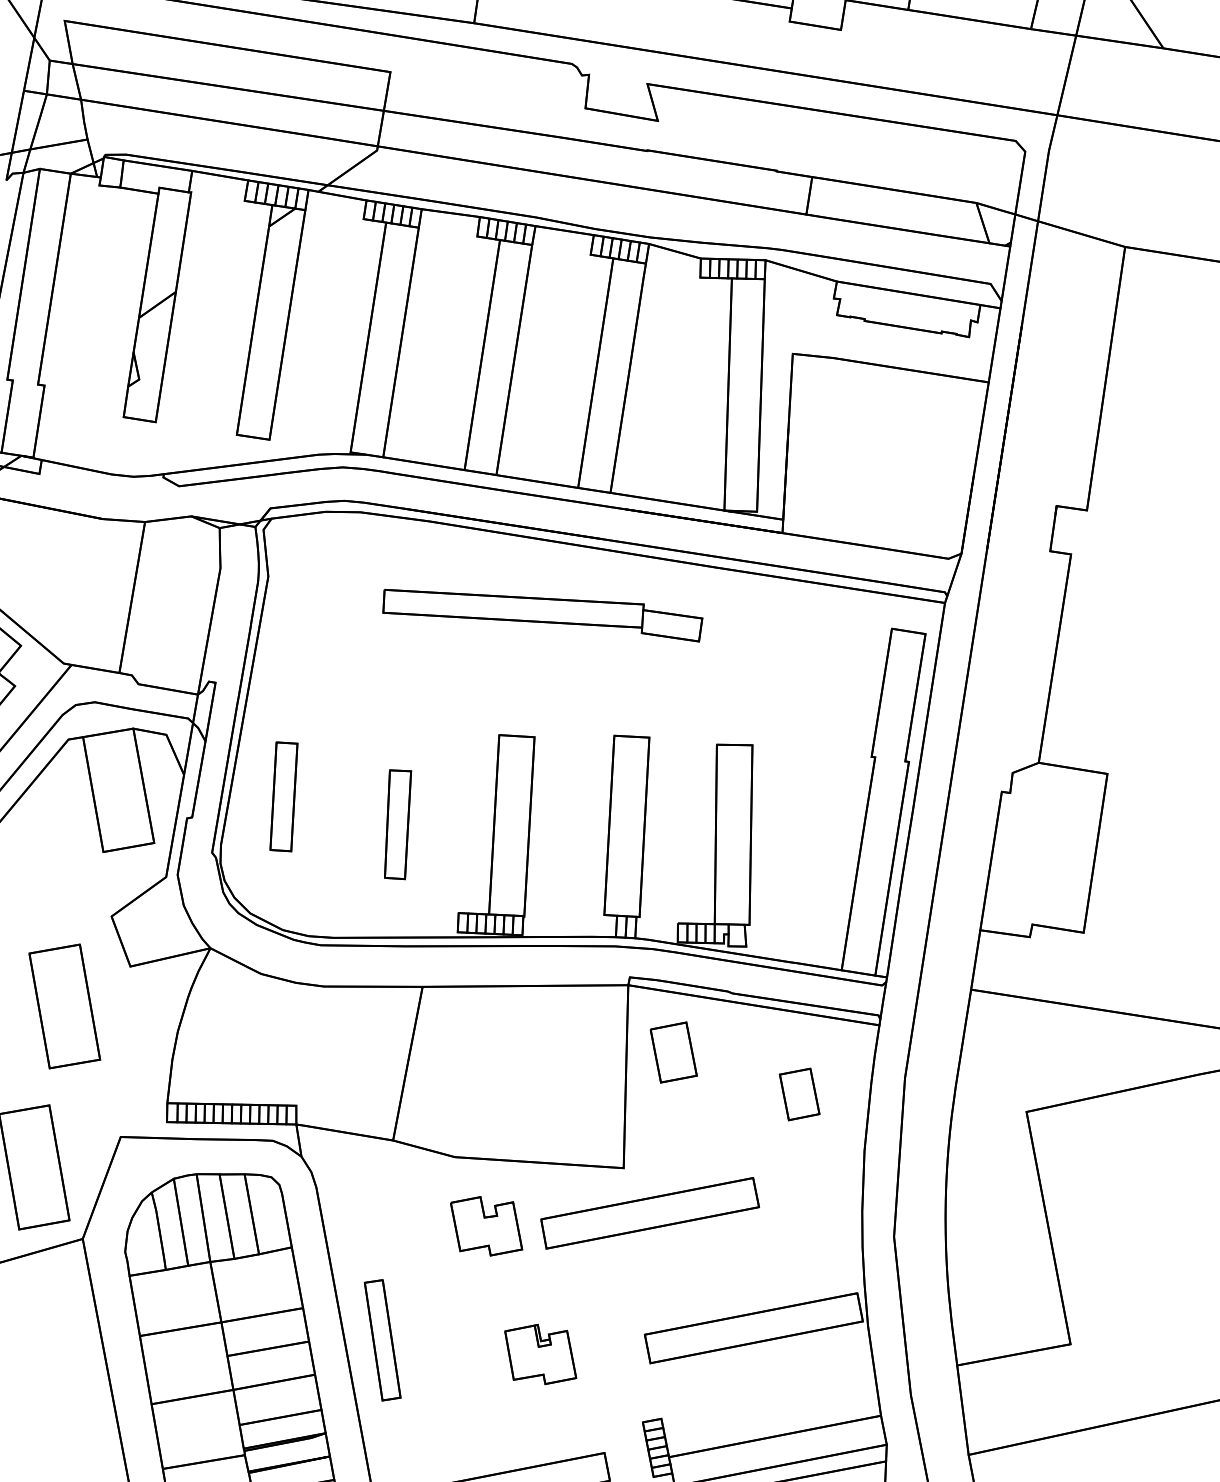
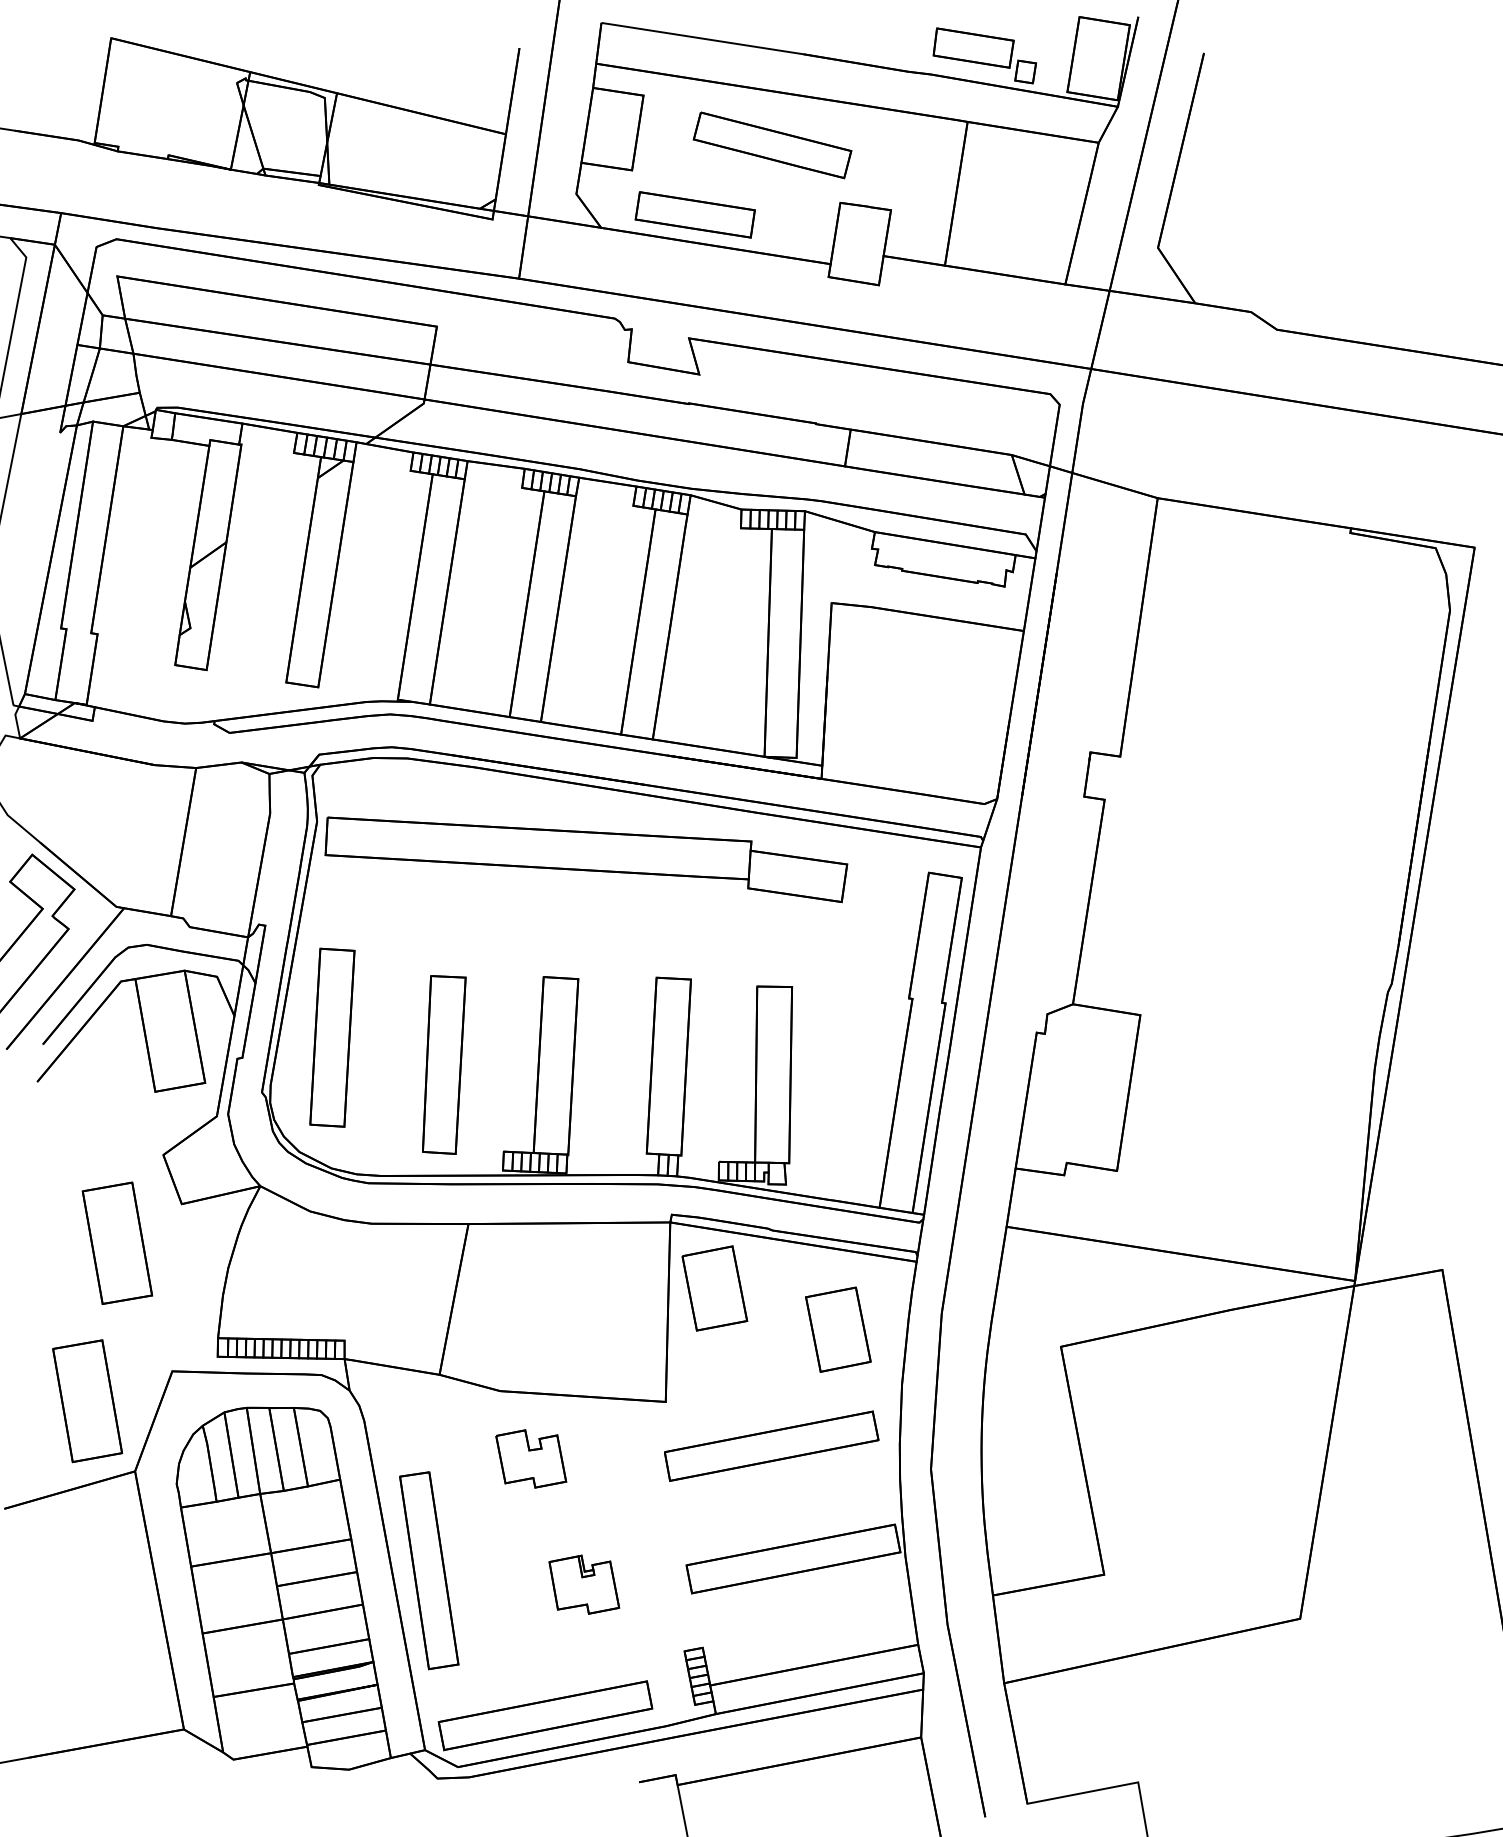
part: (542, 615) -> (586, 859), size x1.67
part: (284, 796) -> (332, 1037), size x1.67
part: (398, 824) -> (444, 1064), size x1.67
part: (673, 1052) -> (714, 1288), size x1.43
part: (799, 1094) -> (838, 1329), size x1.67
part: (649, 1212) -> (771, 1445), moved
part: (382, 1339) -> (429, 1570), size x1.67

